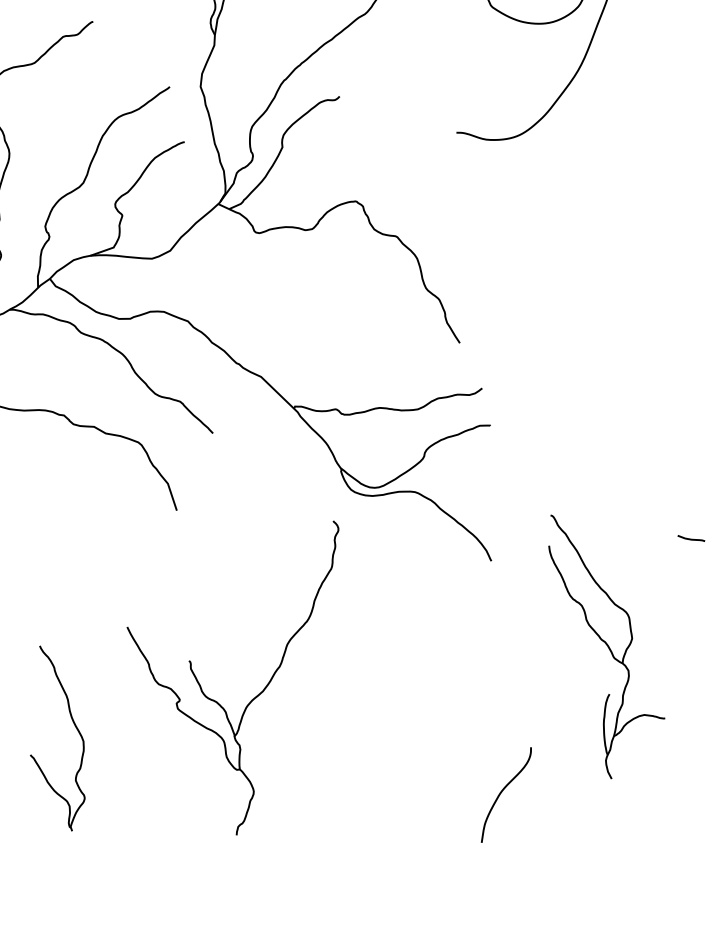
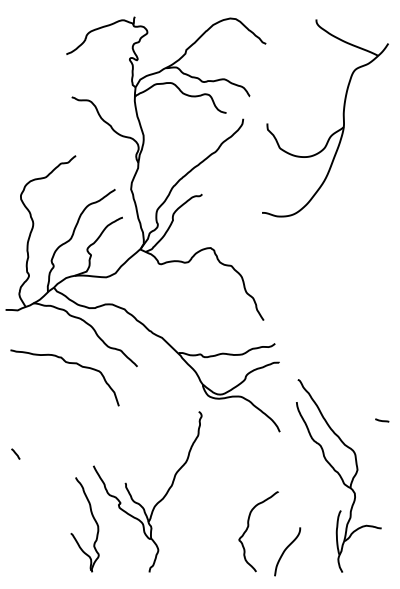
part: (605, 645) -> (338, 475), size x1.43
part: (74, 728) -> (93, 519), moved
curve: (431, 745) -> (249, 526), added

